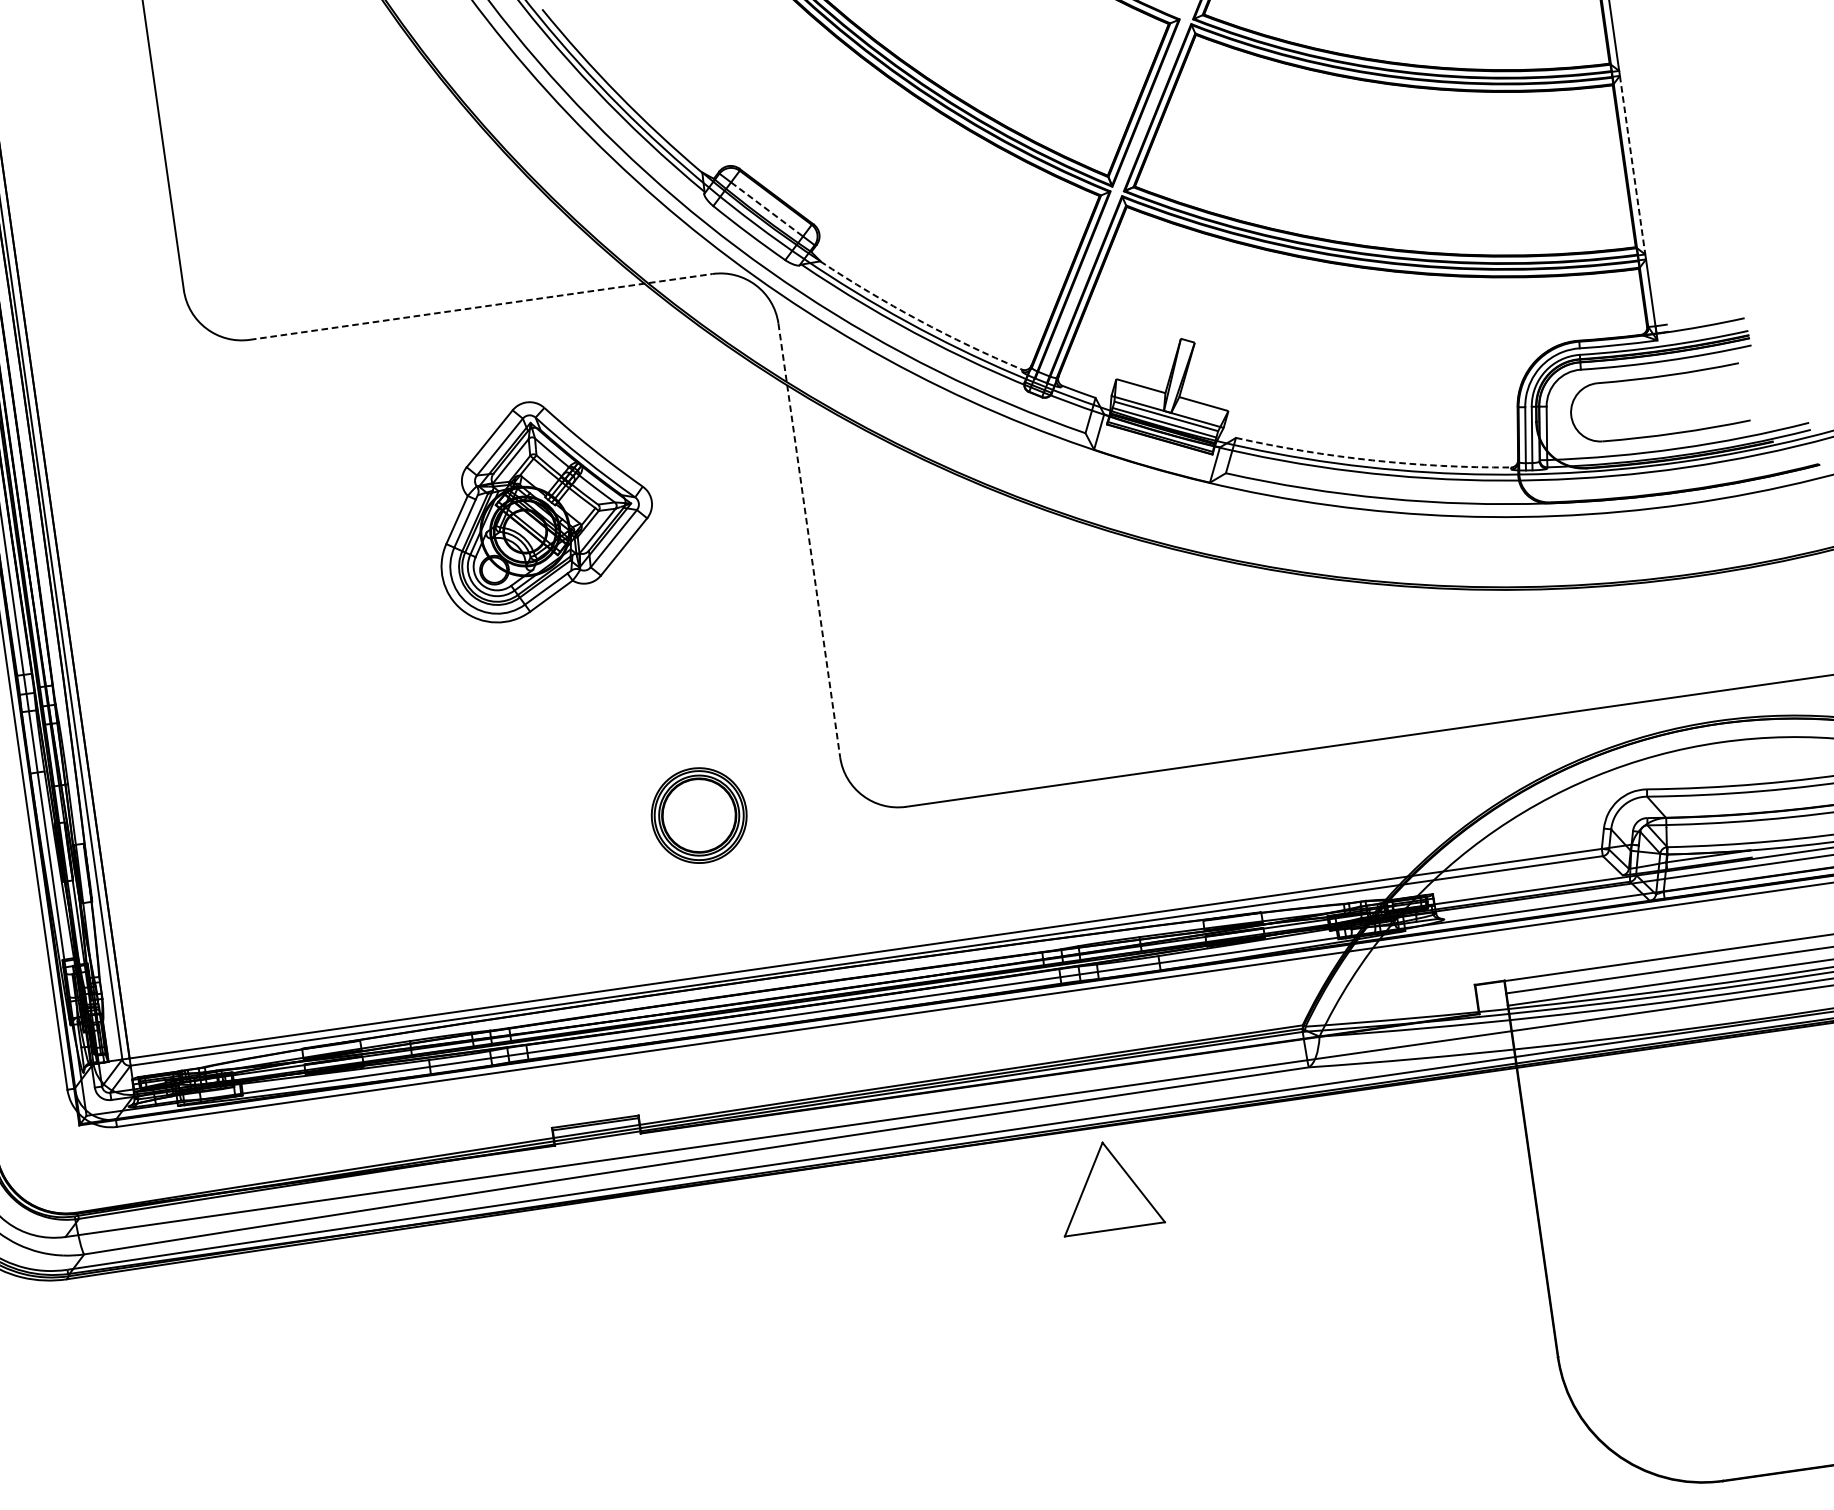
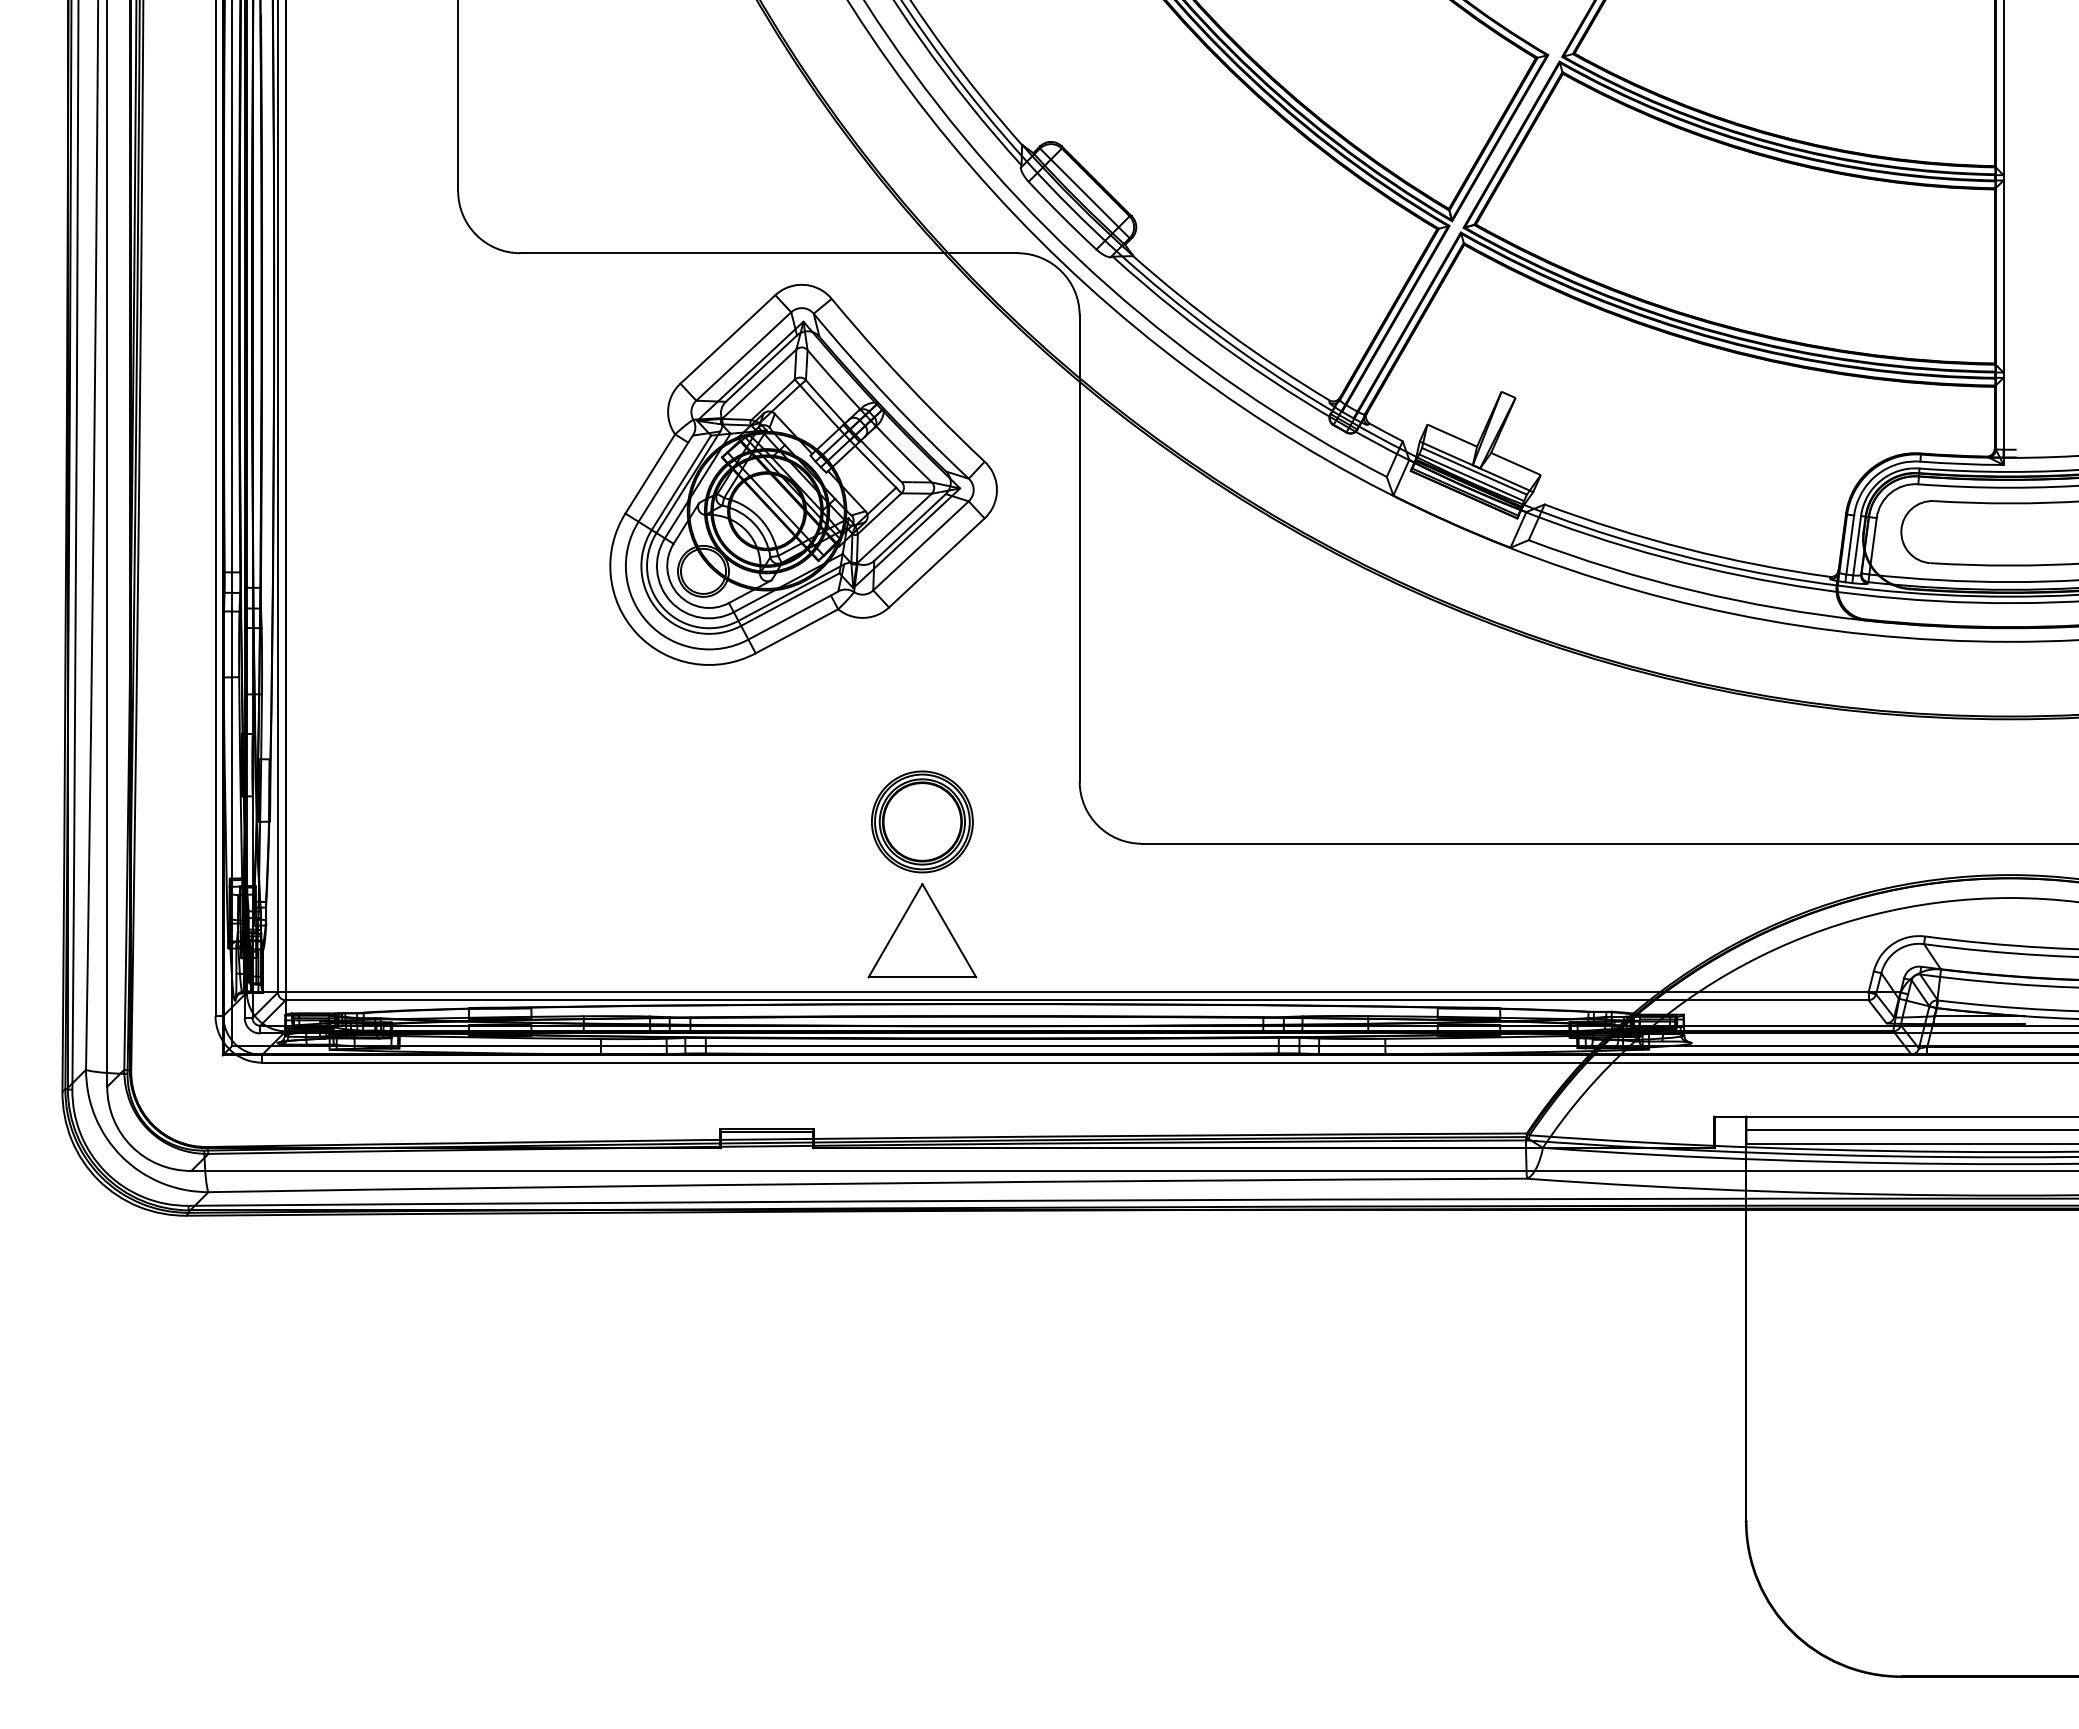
line: (1632, 166) -> (2003, 277), dashed -> solid
line: (766, 209) -> (1084, 193), dashed -> solid
line: (480, 307) -> (768, 253), dashed -> solid
arc: (918, 319) -> (1227, 332), dashed -> solid
arc: (1372, 460) -> (1685, 548), dashed -> solid
part: (542, 508) -> (803, 474), size x1.67
line: (809, 540) -> (1079, 548), dashed -> solid
part: (1108, 1185) -> (922, 930), moved

